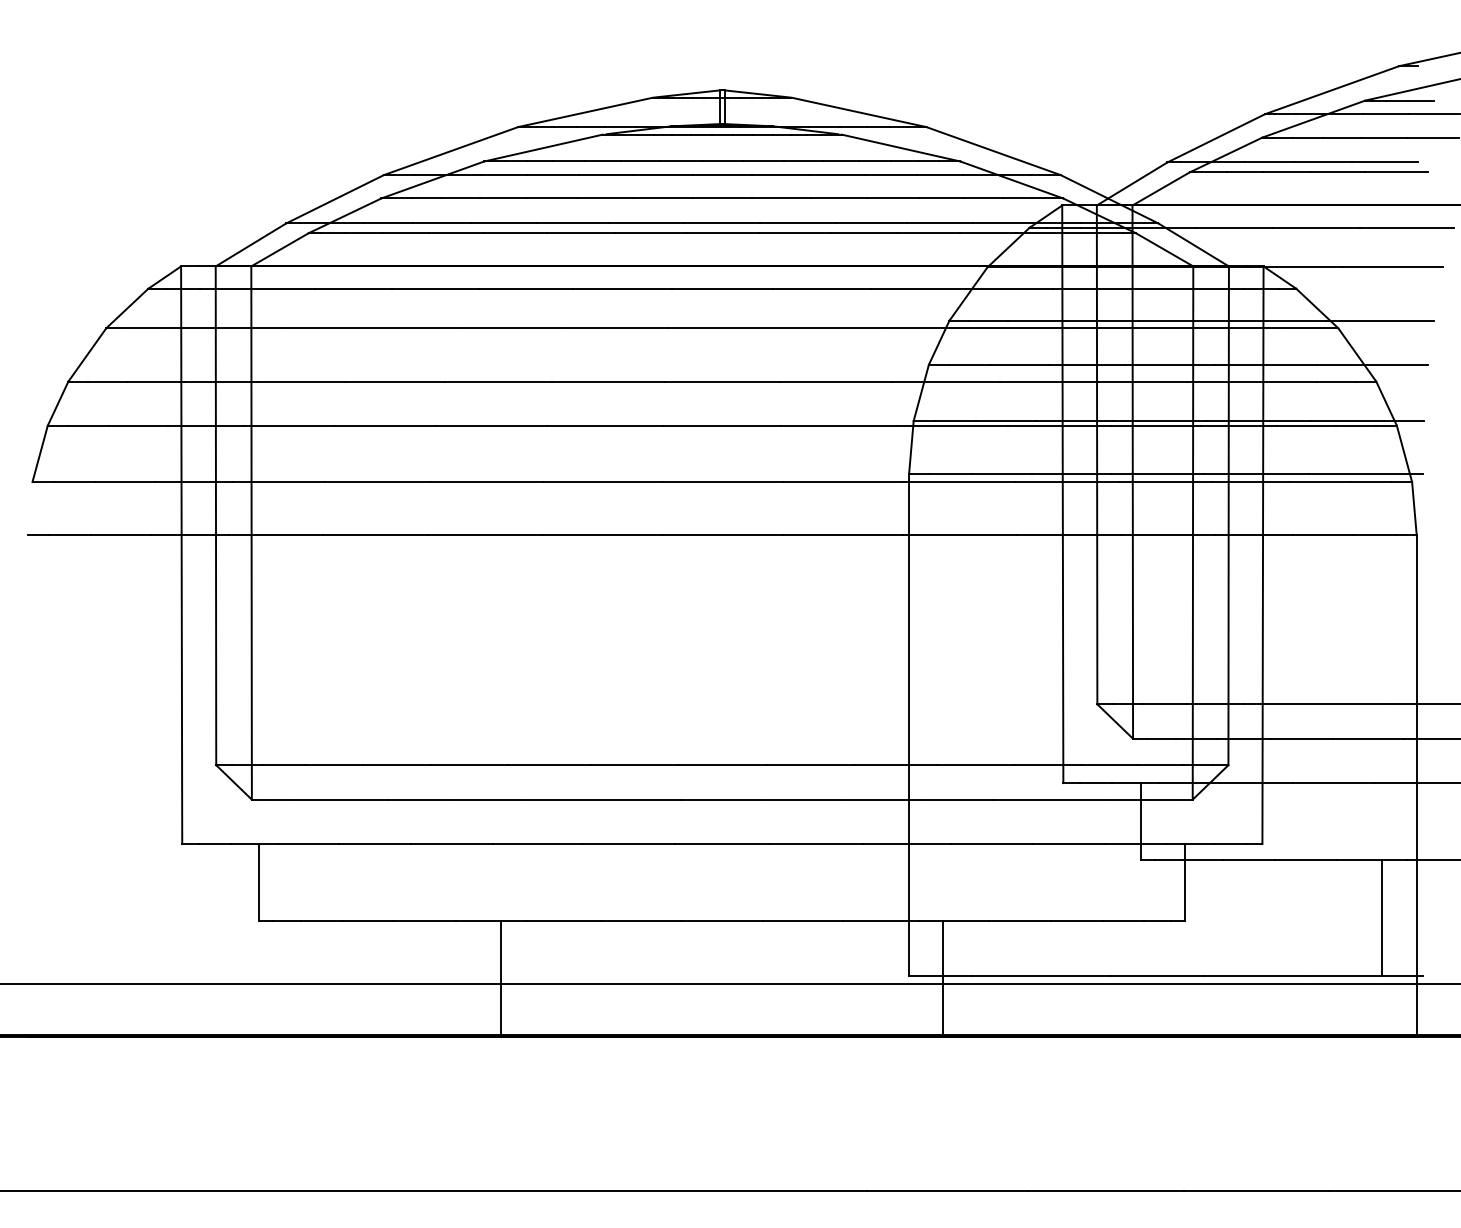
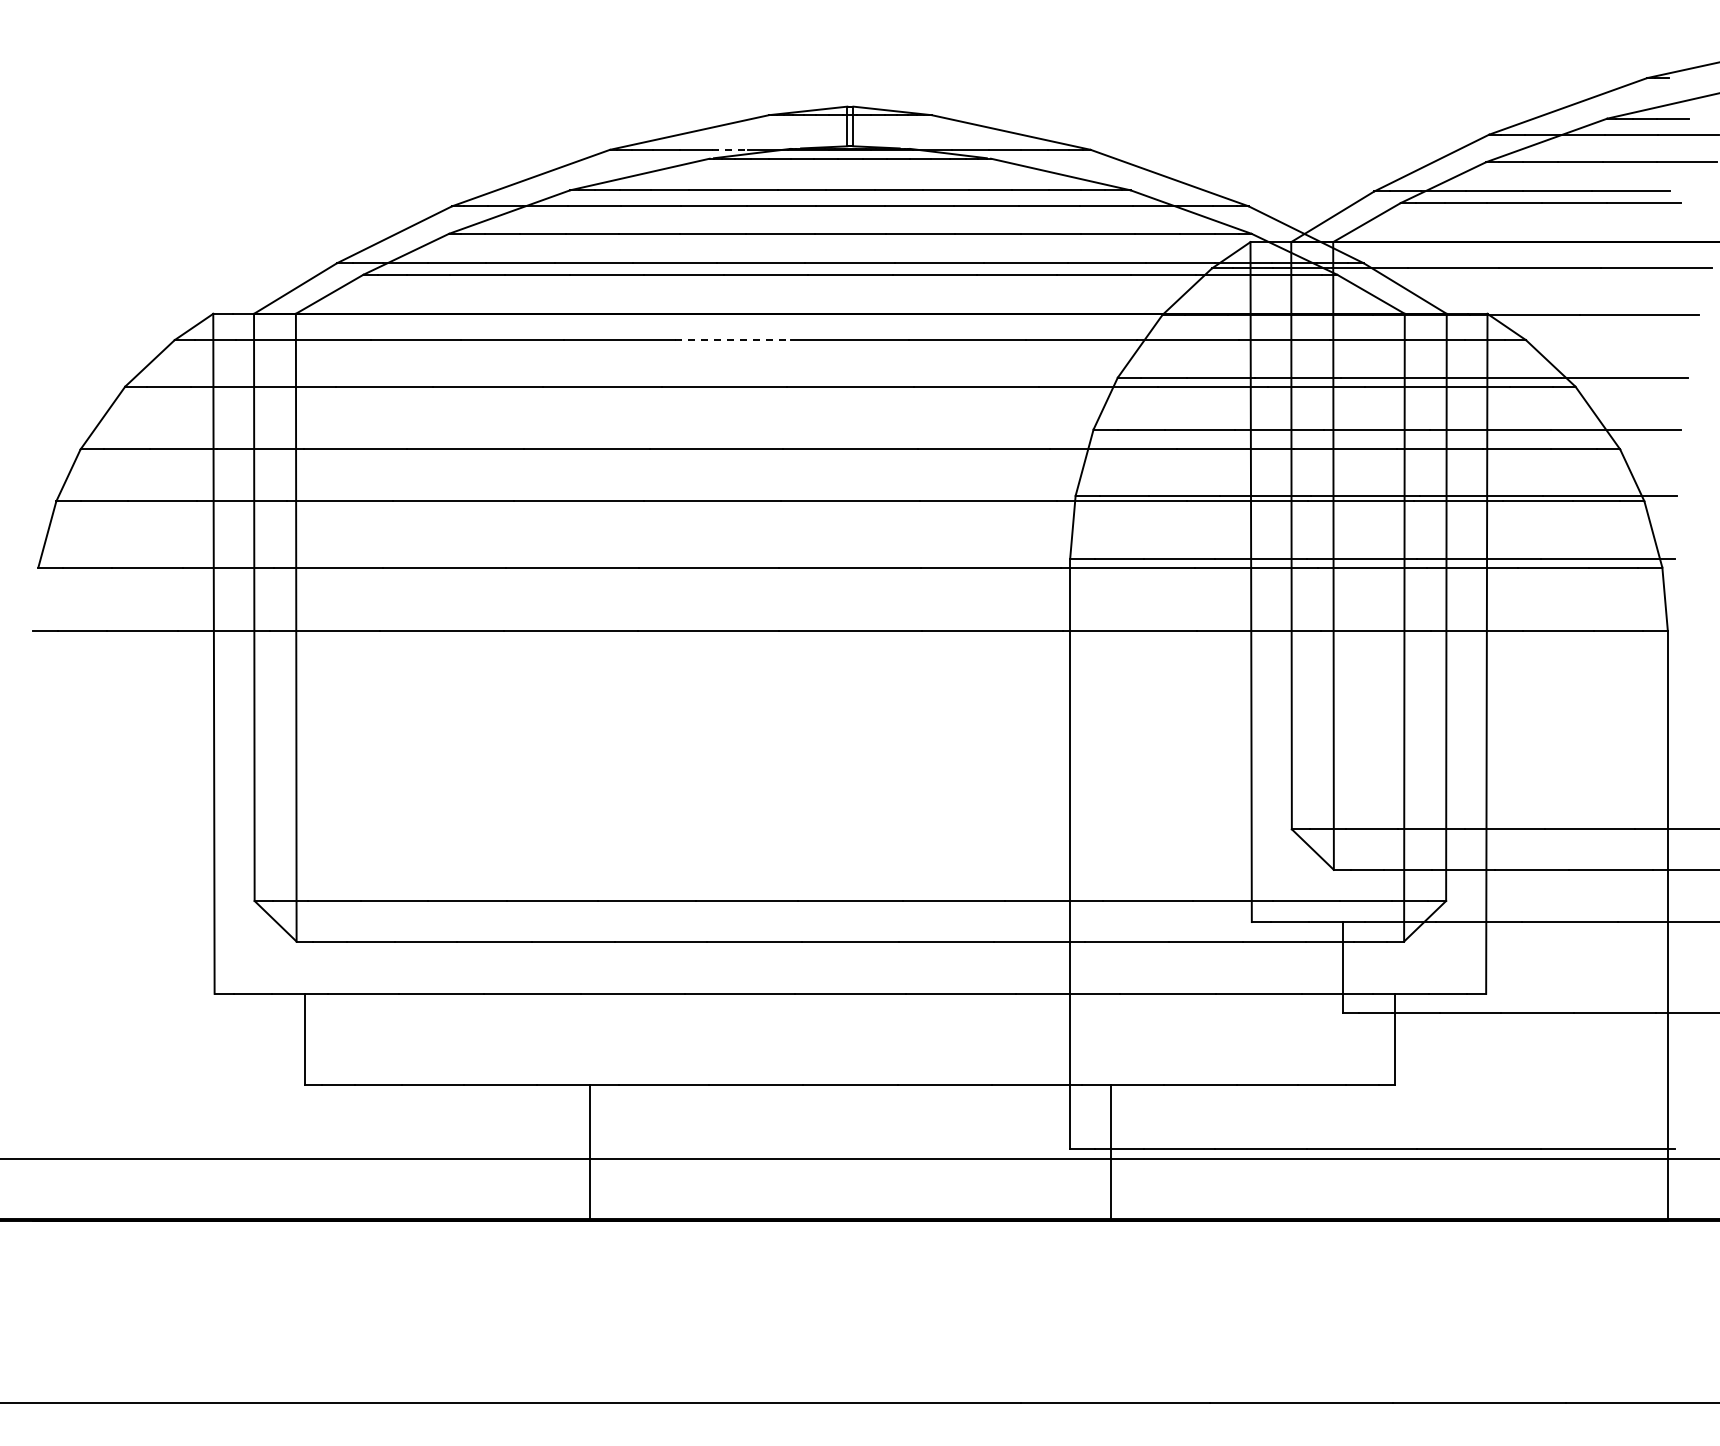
line: (620, 126) -> (730, 149), solid -> dashed
line: (623, 289) -> (733, 340), solid -> dashed
line: (1382, 917) -> (1627, 1080), removed

